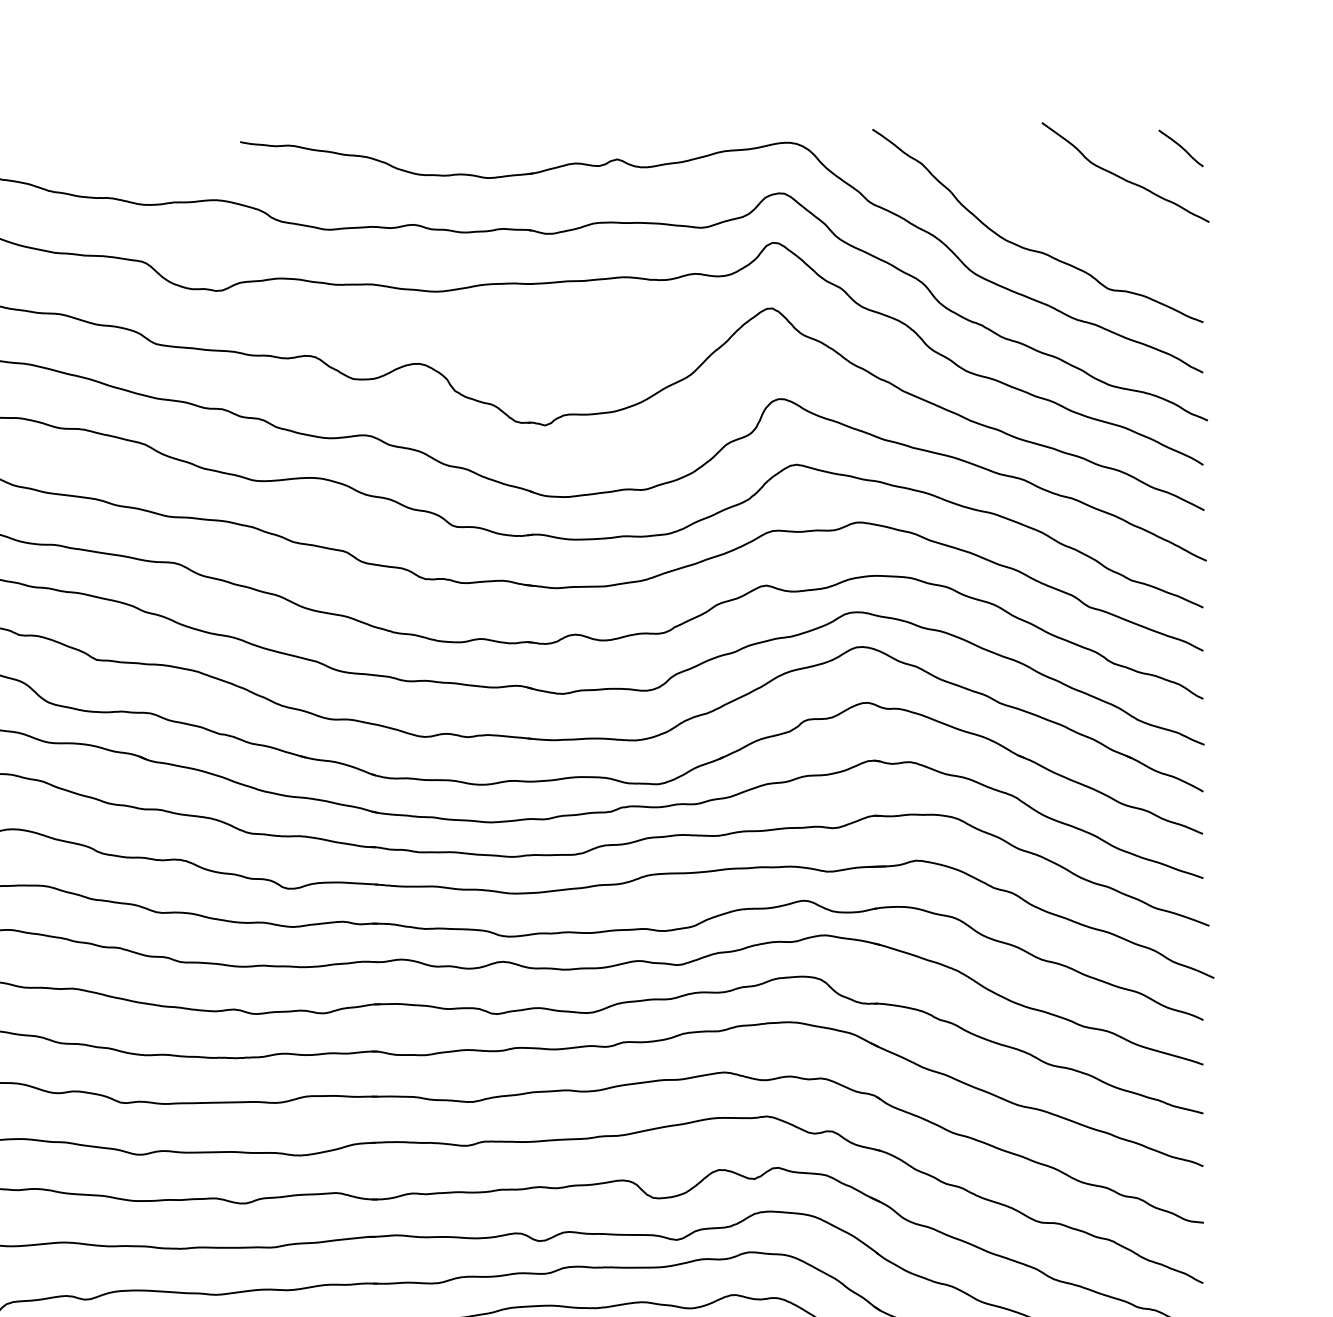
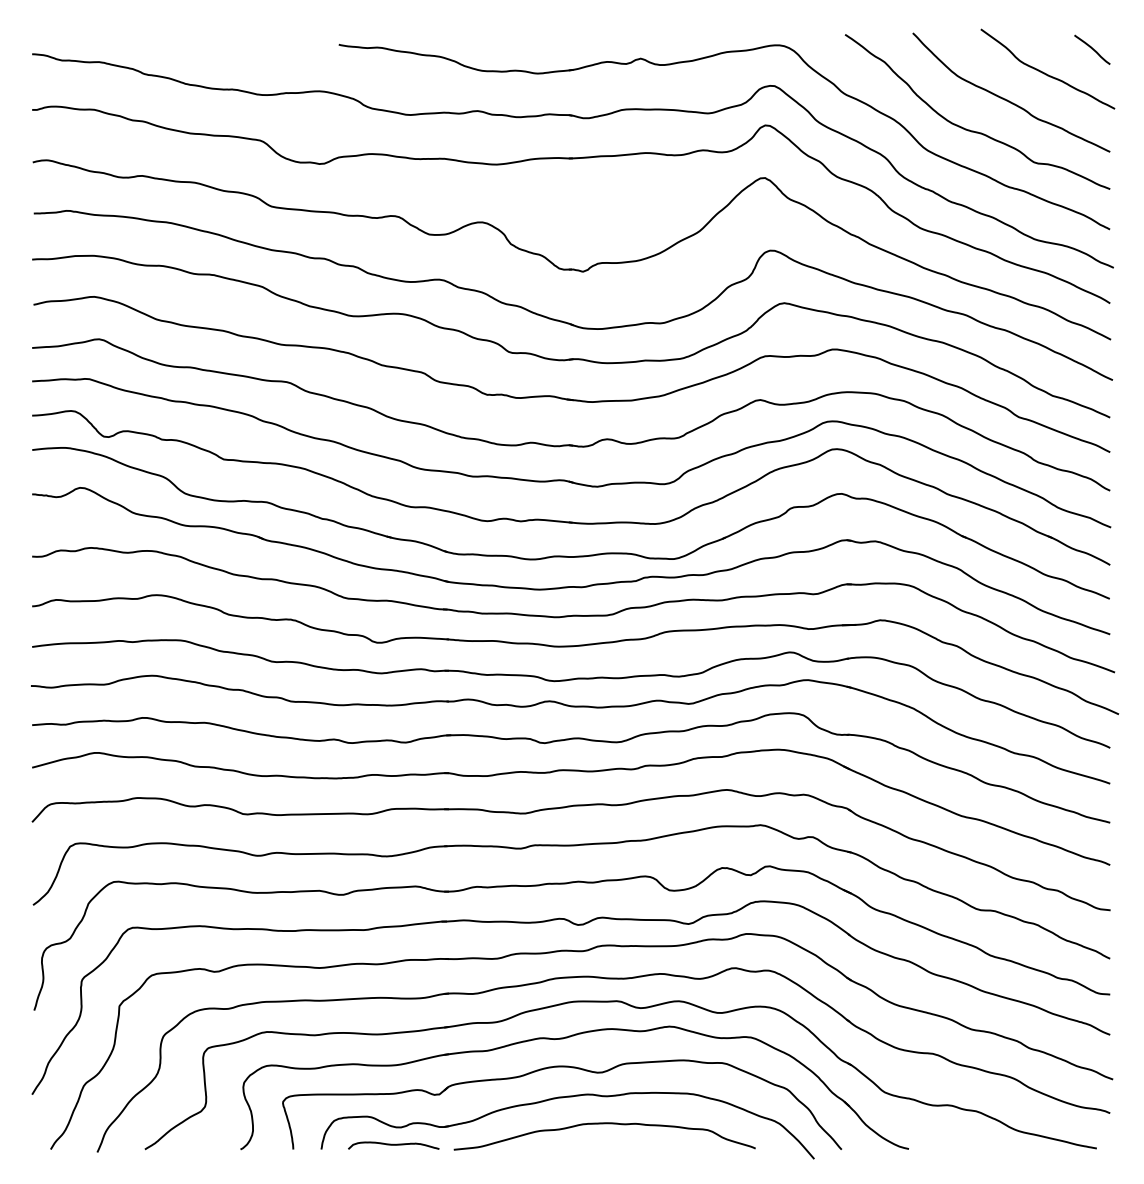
curve: (1075, 210) -> (1007, 99), added

